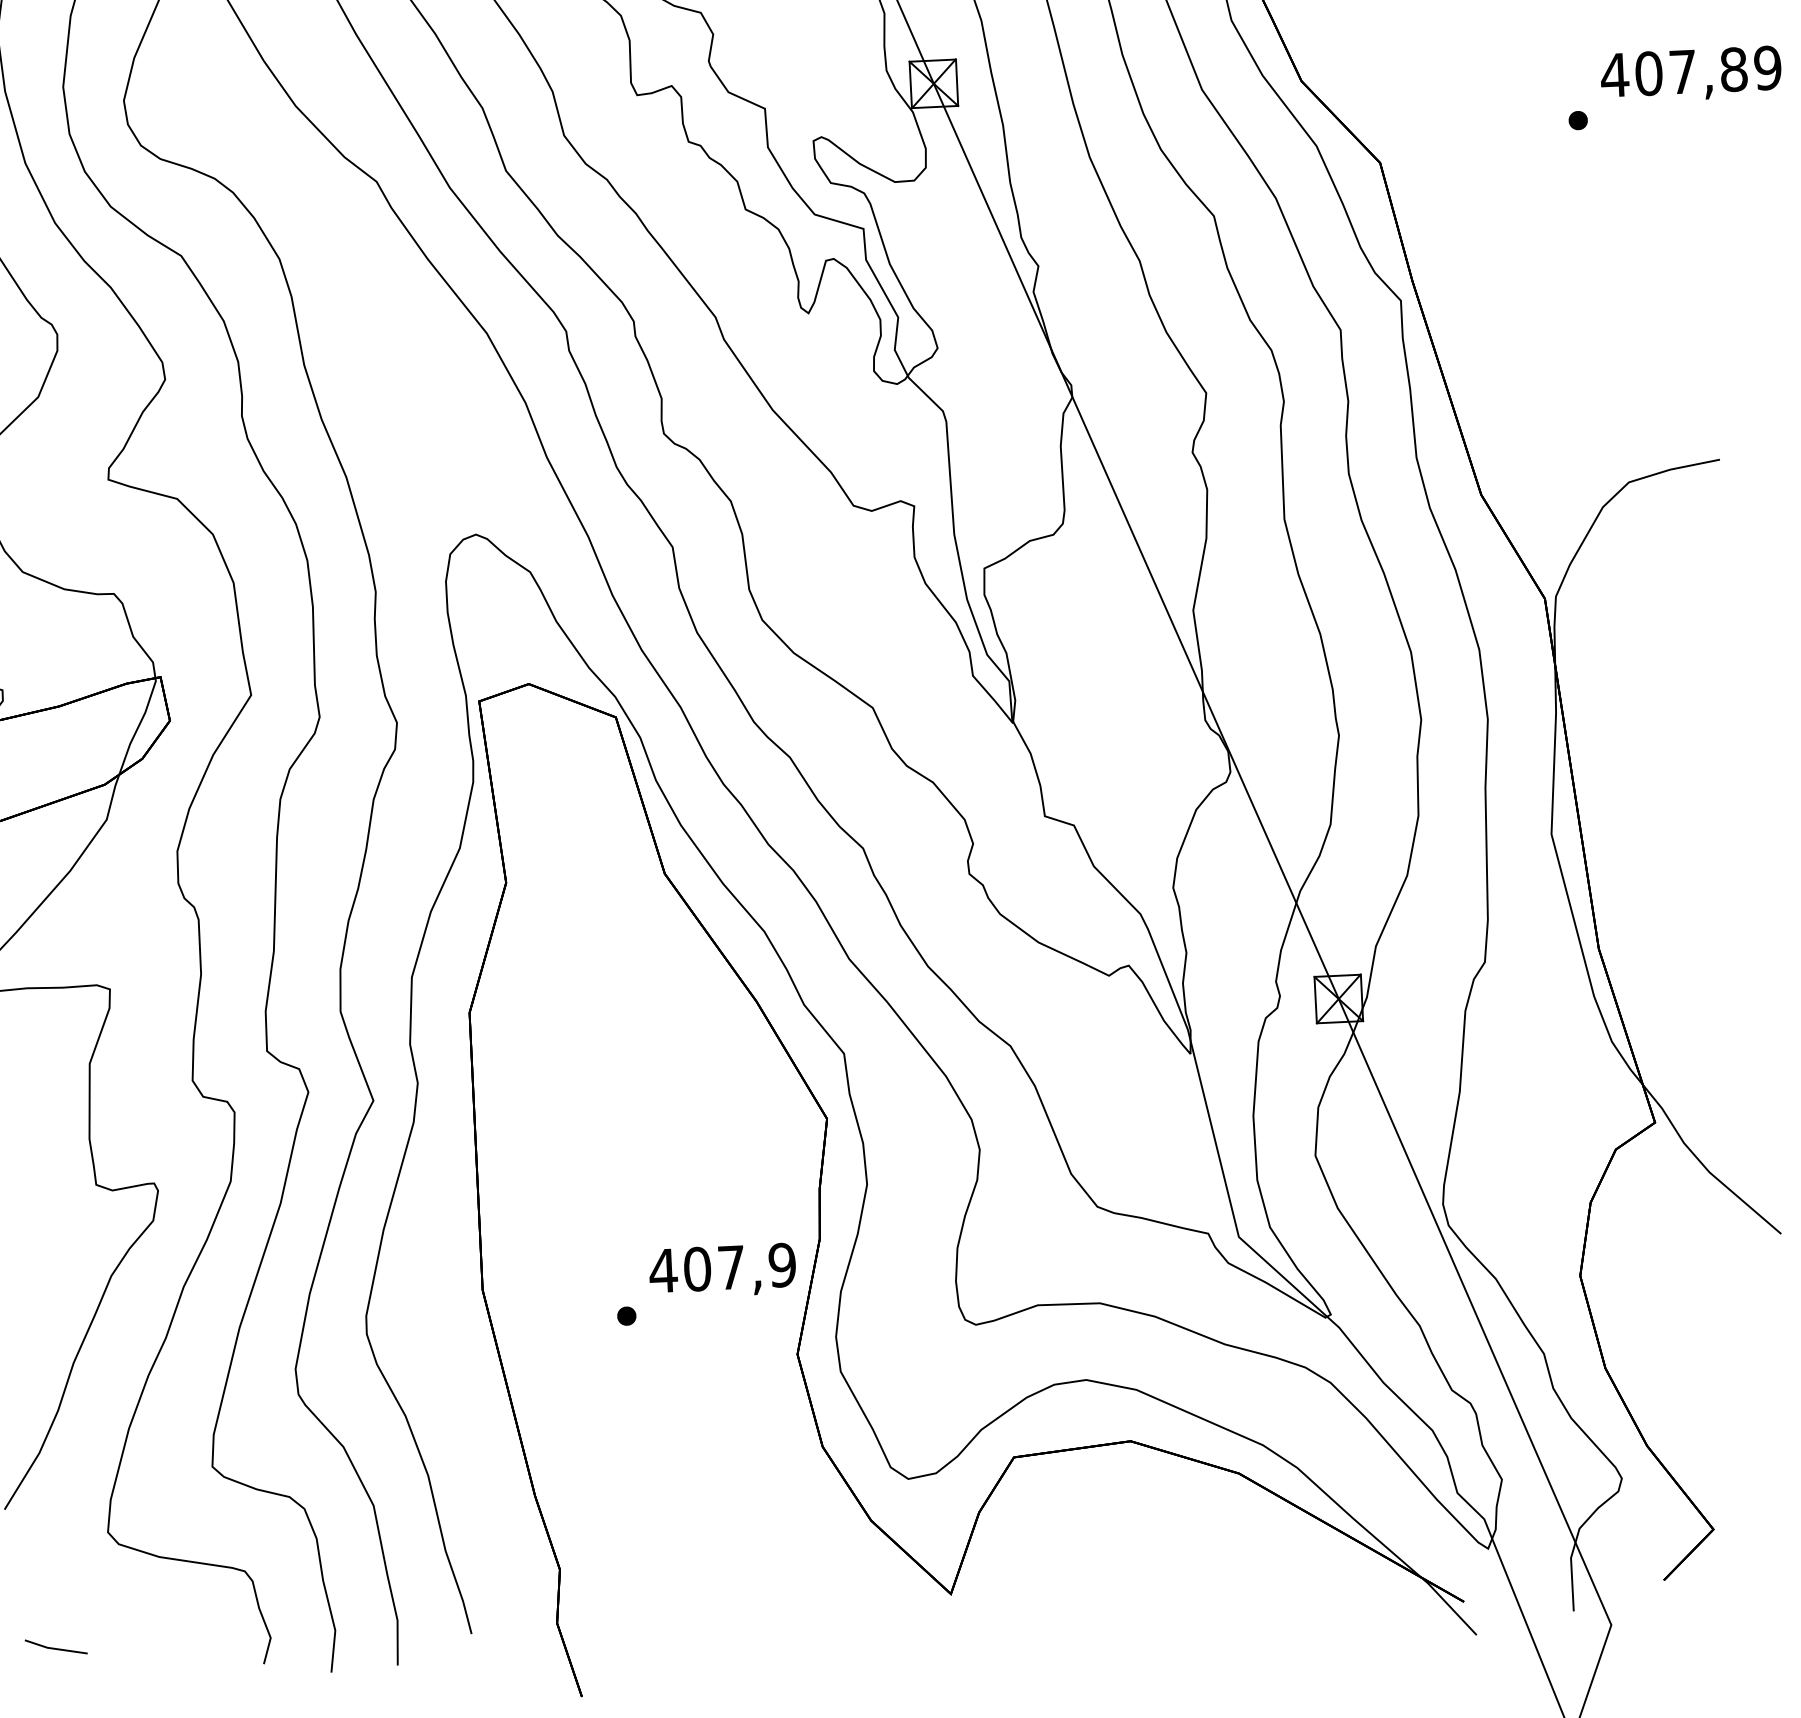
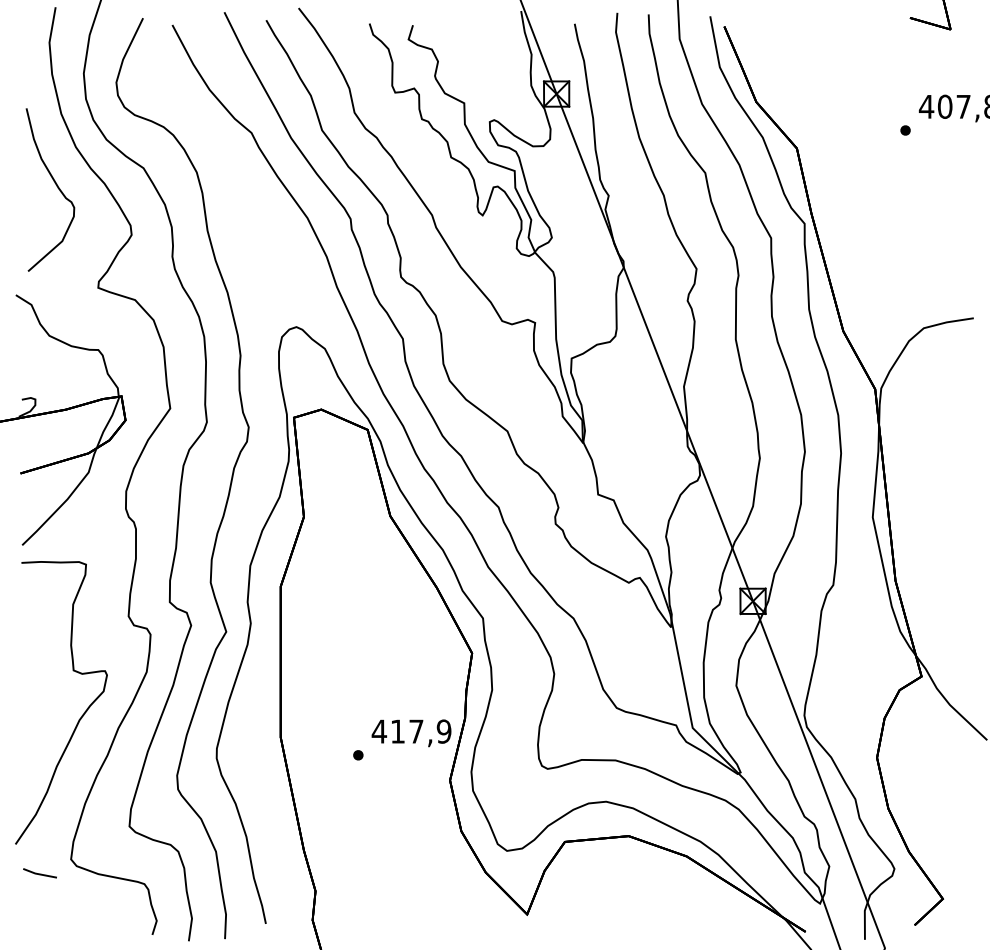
text: (696, 1269) -> (397, 731), 407,9 -> 417,9
line: (55, 1647) -> (39, 873), moved

